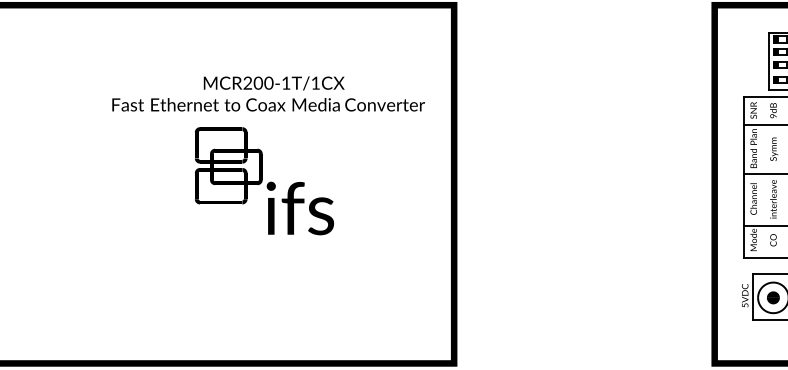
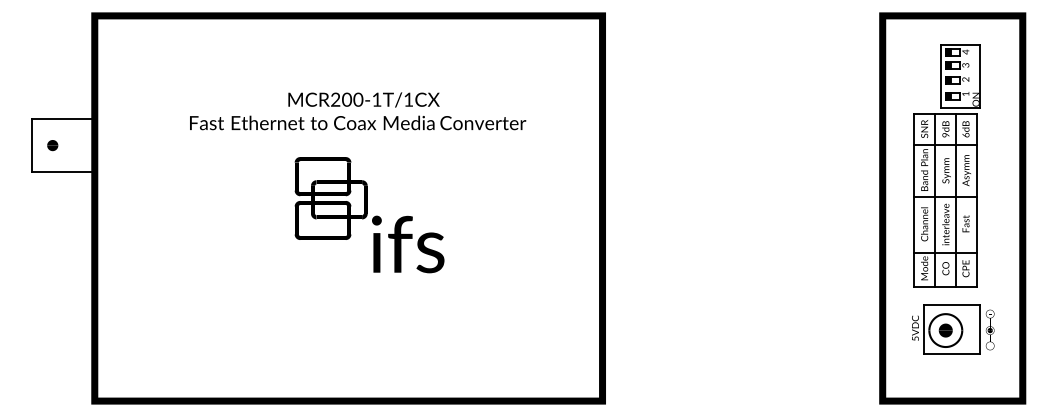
text: (269, 94) -> (358, 111), moved
line: (763, 176) -> (935, 200), added
line: (783, 176) -> (956, 200), added
text: (264, 181) -> (369, 215), moved

